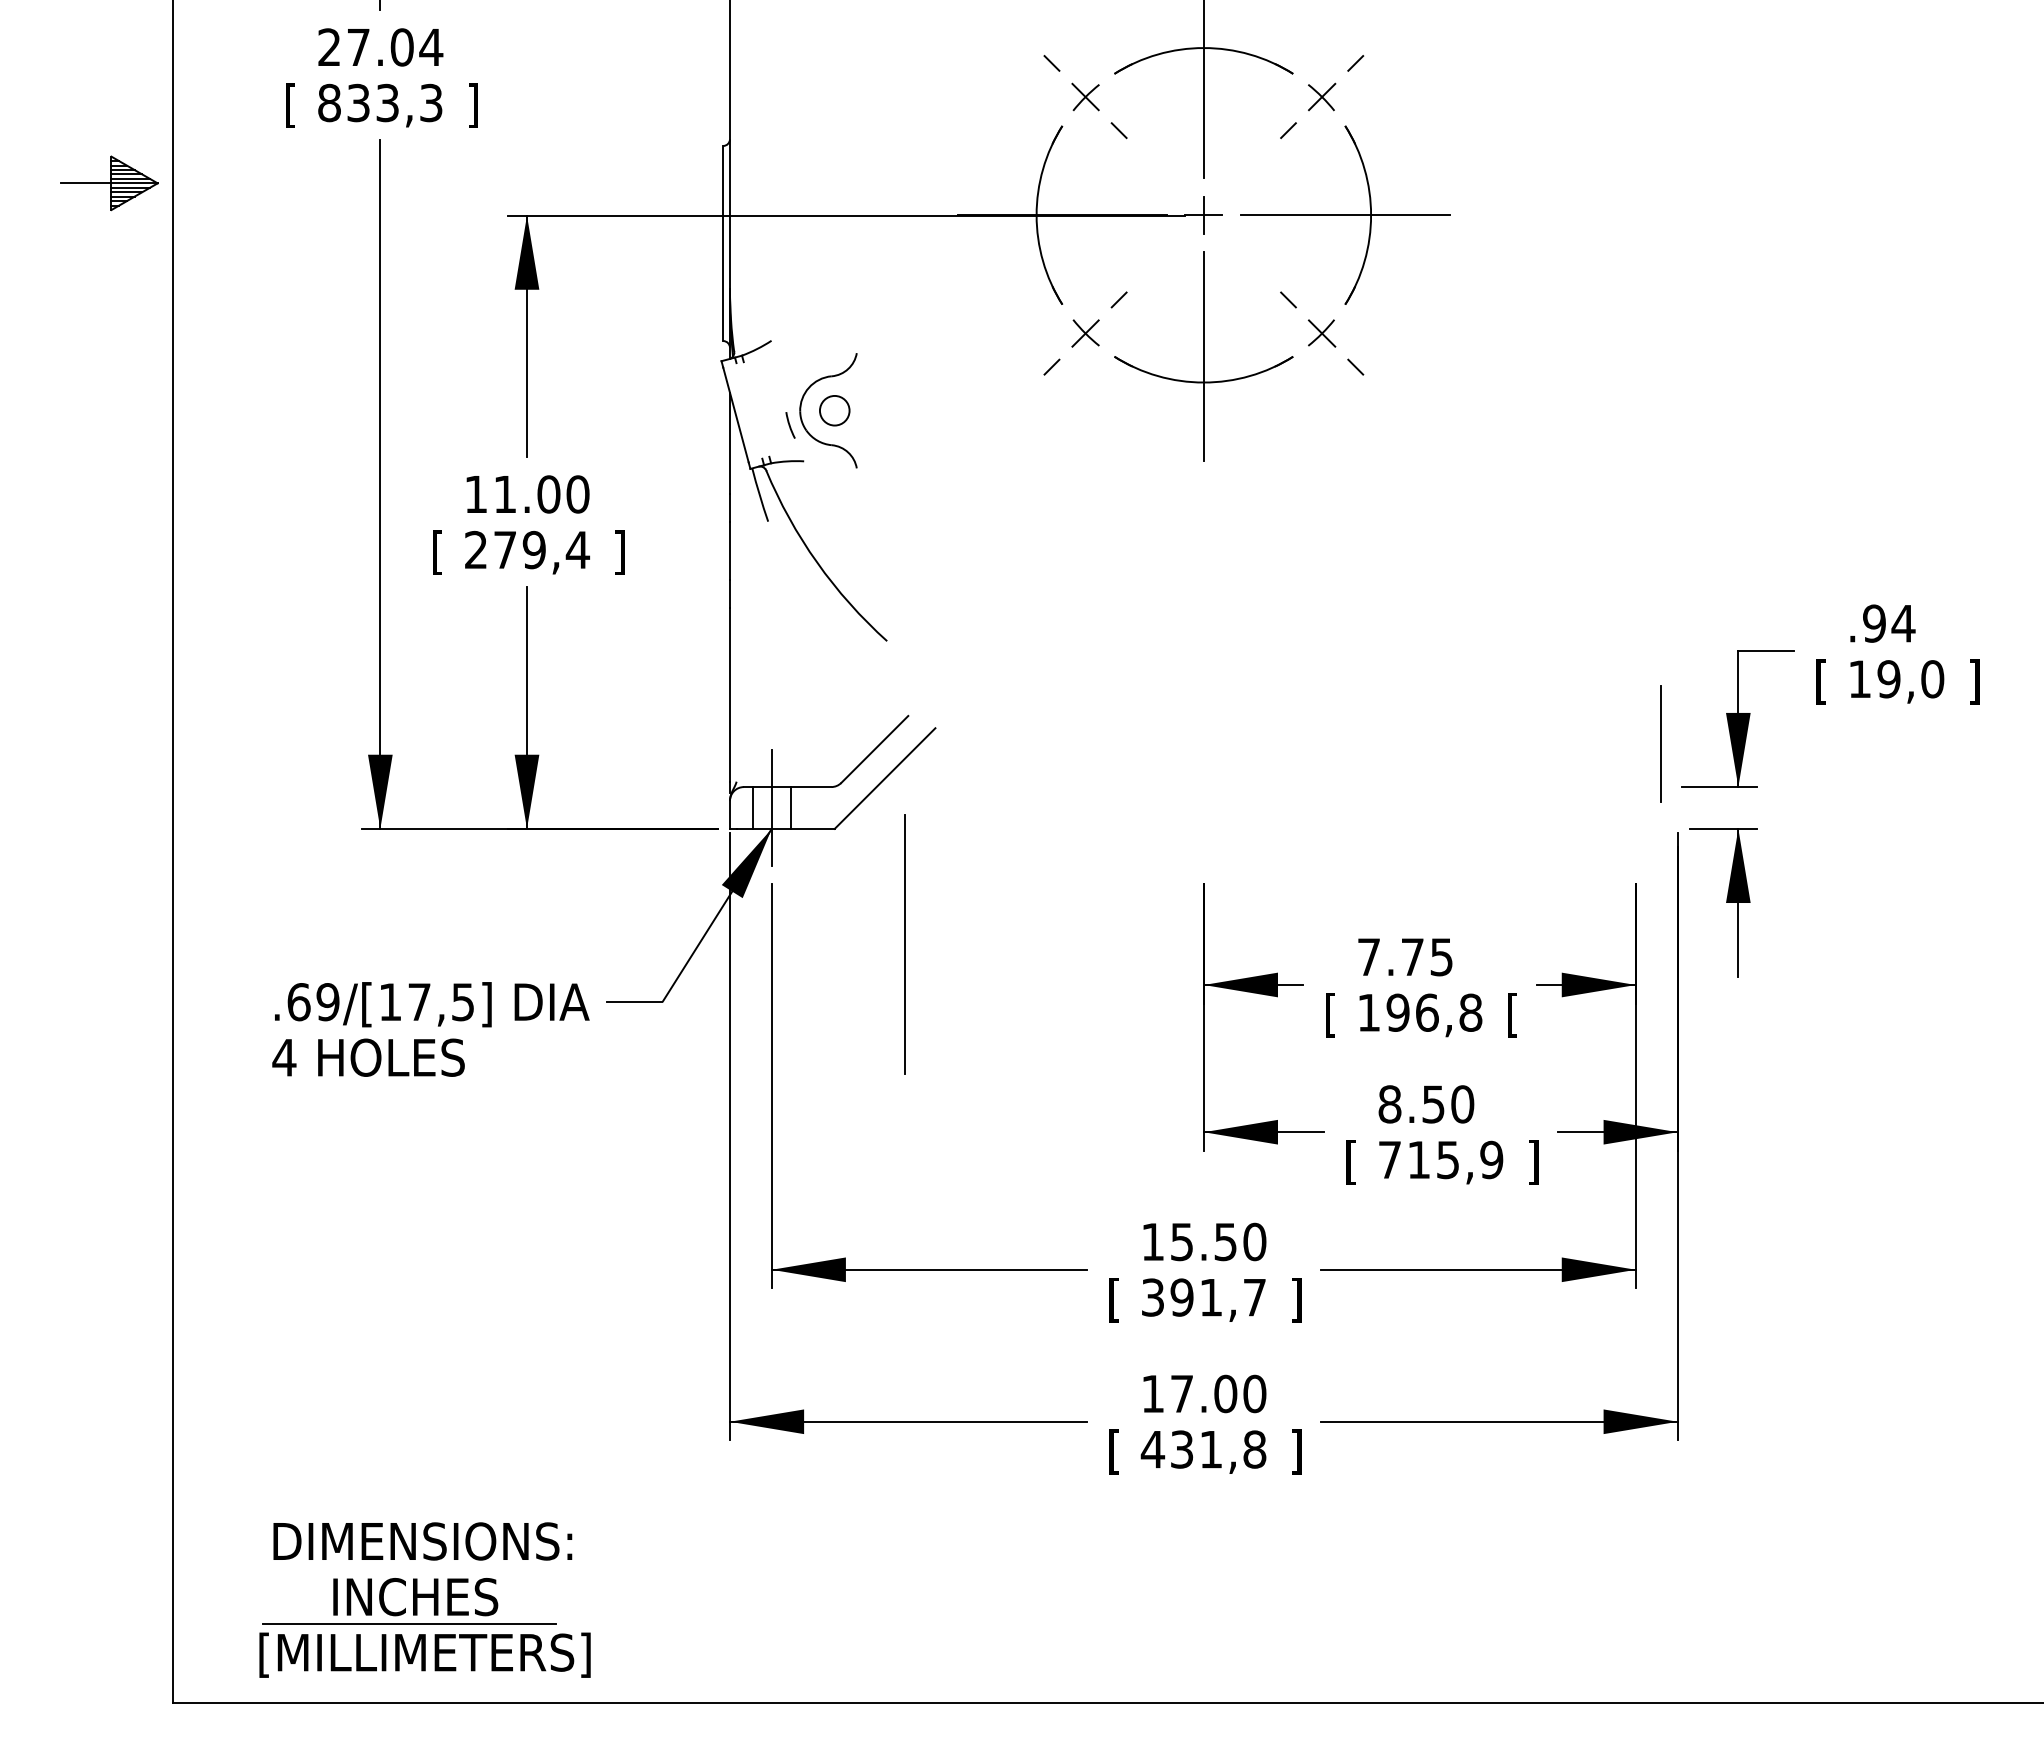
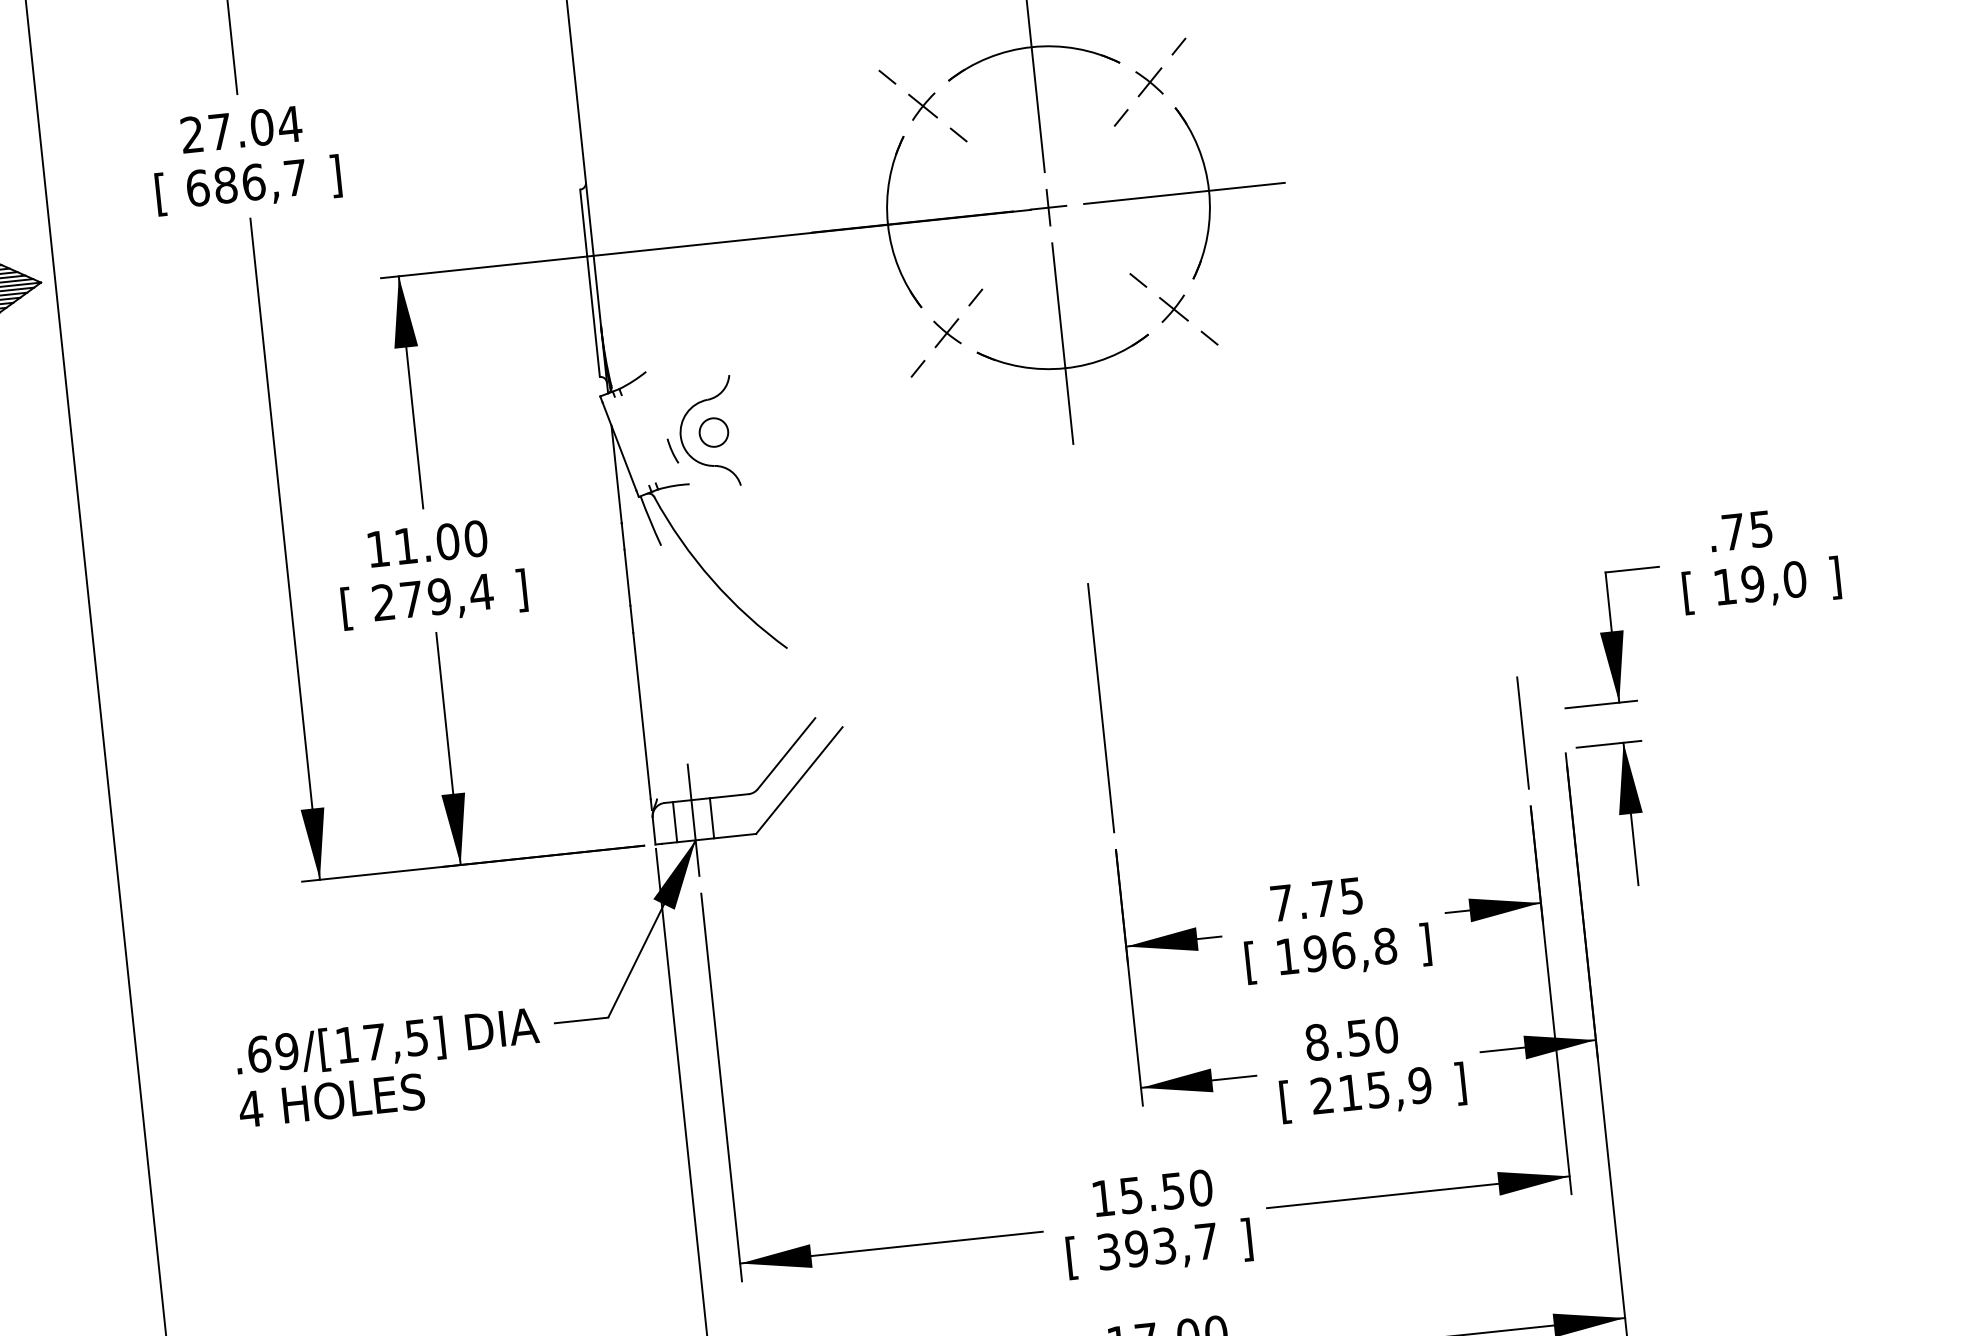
text: (380, 102) -> (246, 182), 833,3 -> 686,7
text: (1889, 623) -> (1747, 530), .94 -> .75
line: (1660, 743) -> (1522, 732), moved
line: (904, 944) -> (1100, 708), moved
text: (1512, 1015) -> (1425, 944), [ -> ]
text: (1389, 1159) -> (1321, 1095), 715,9 -> 215,9
text: (1211, 1297) -> (1165, 1245), 391,7 -> 393,7

